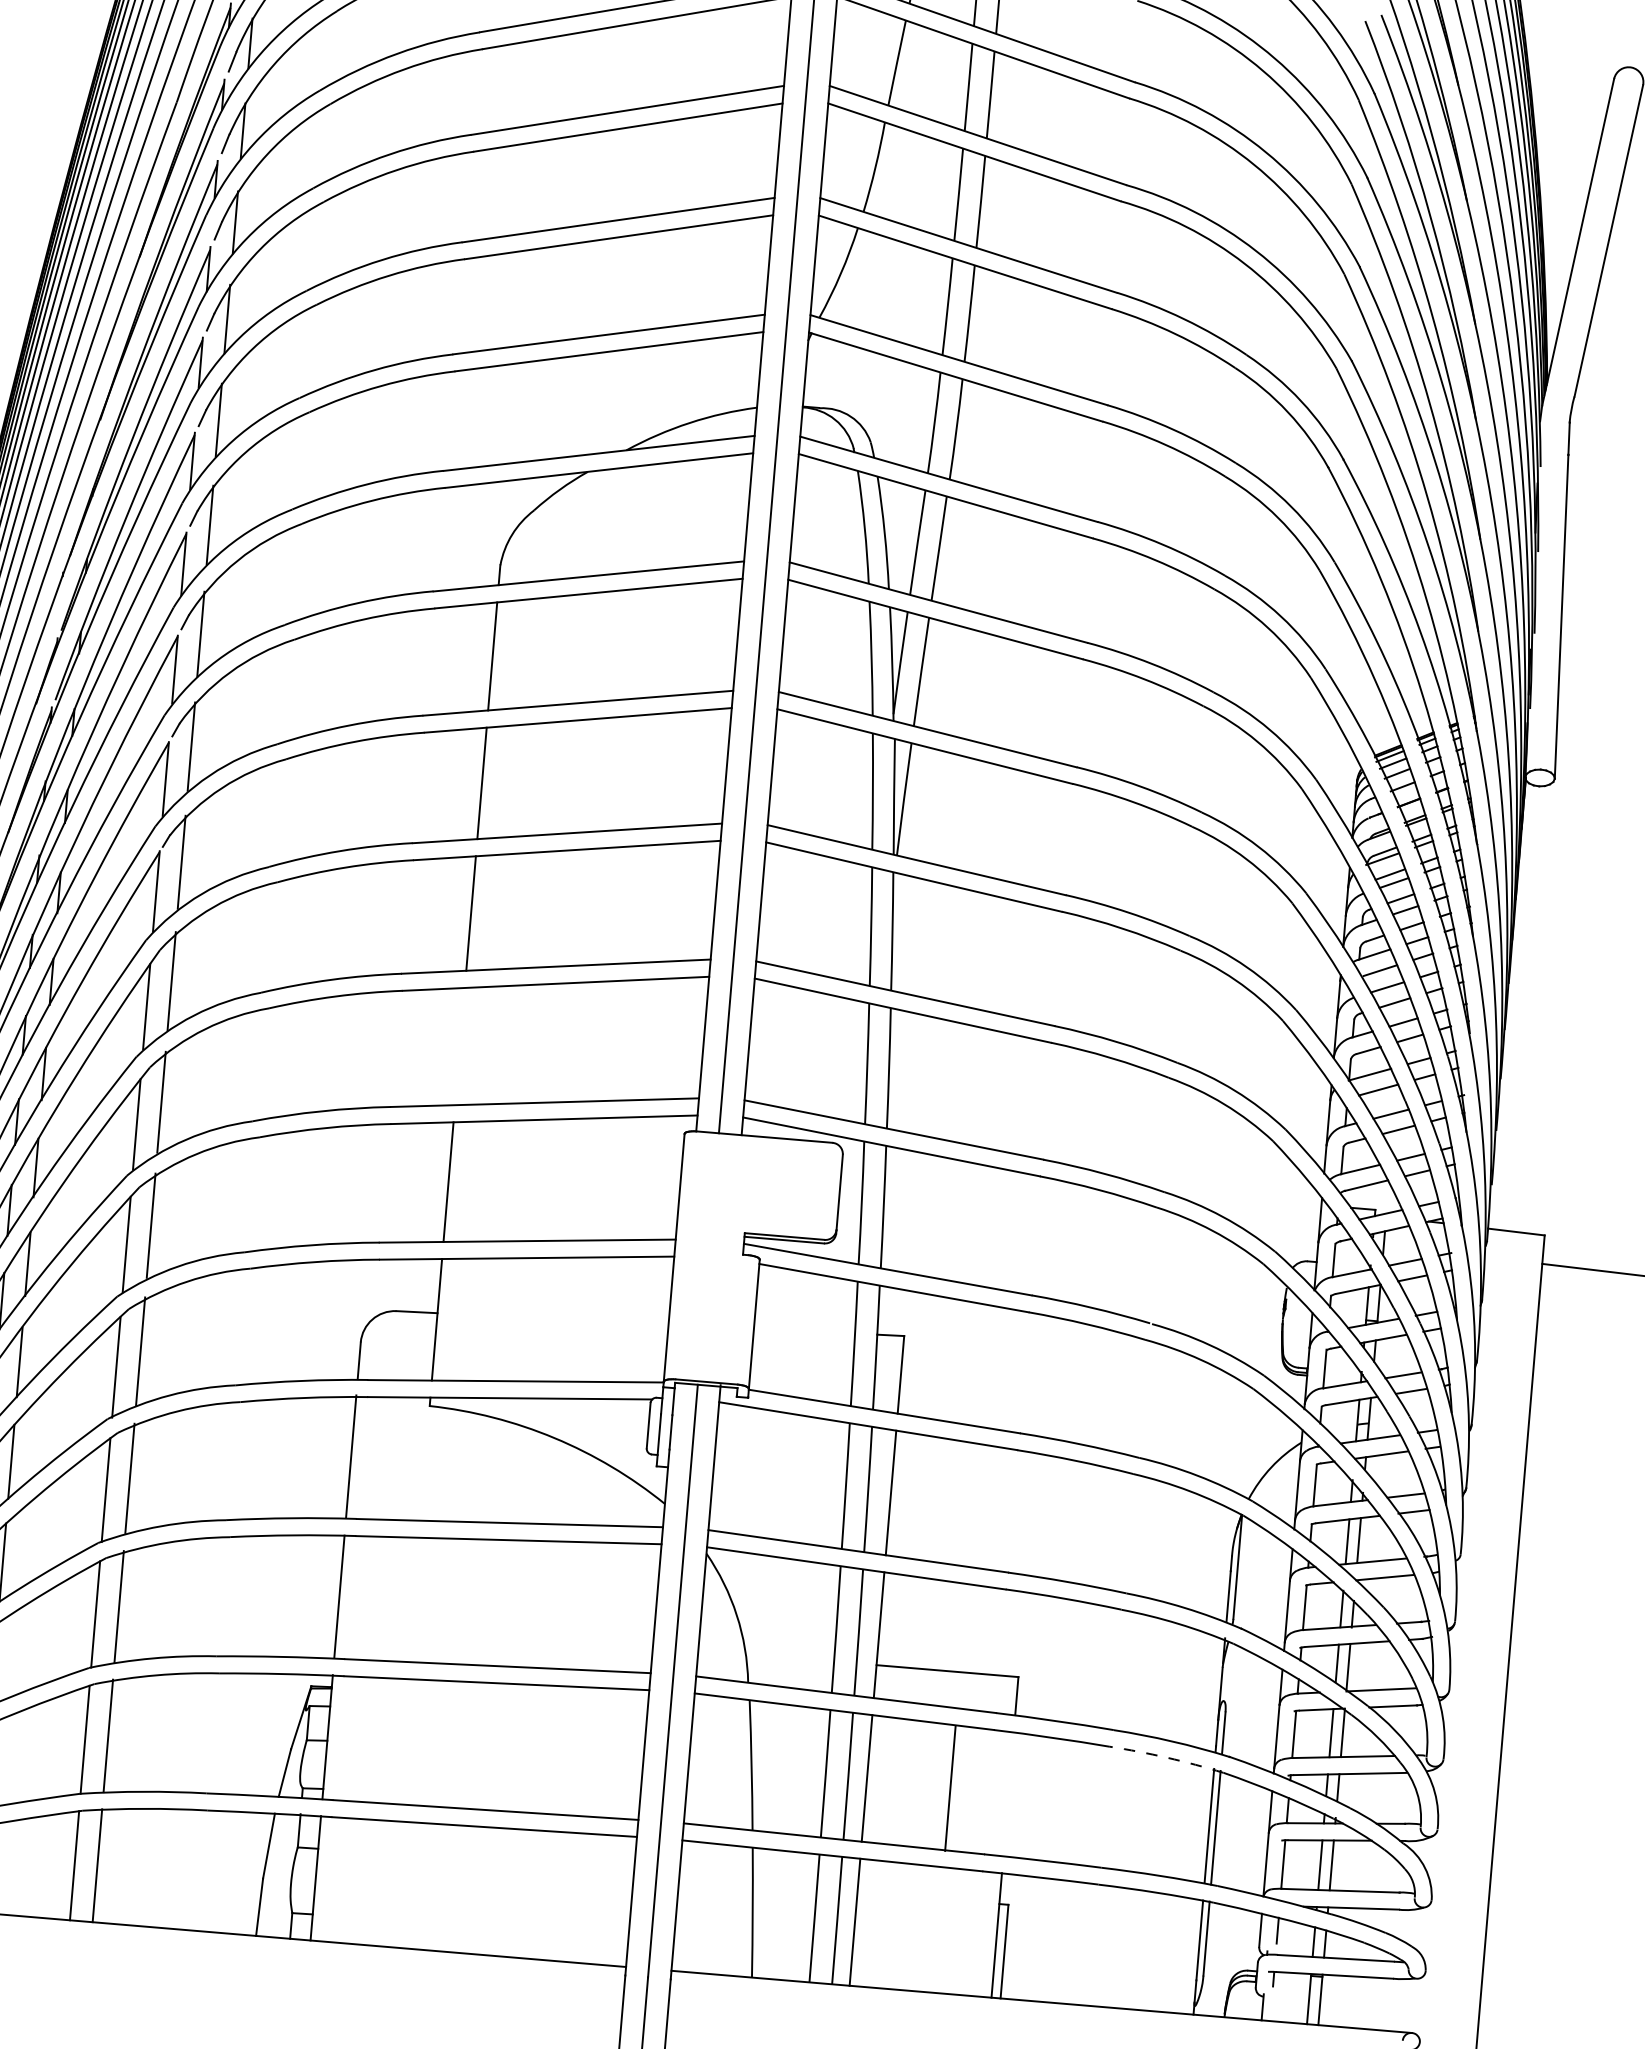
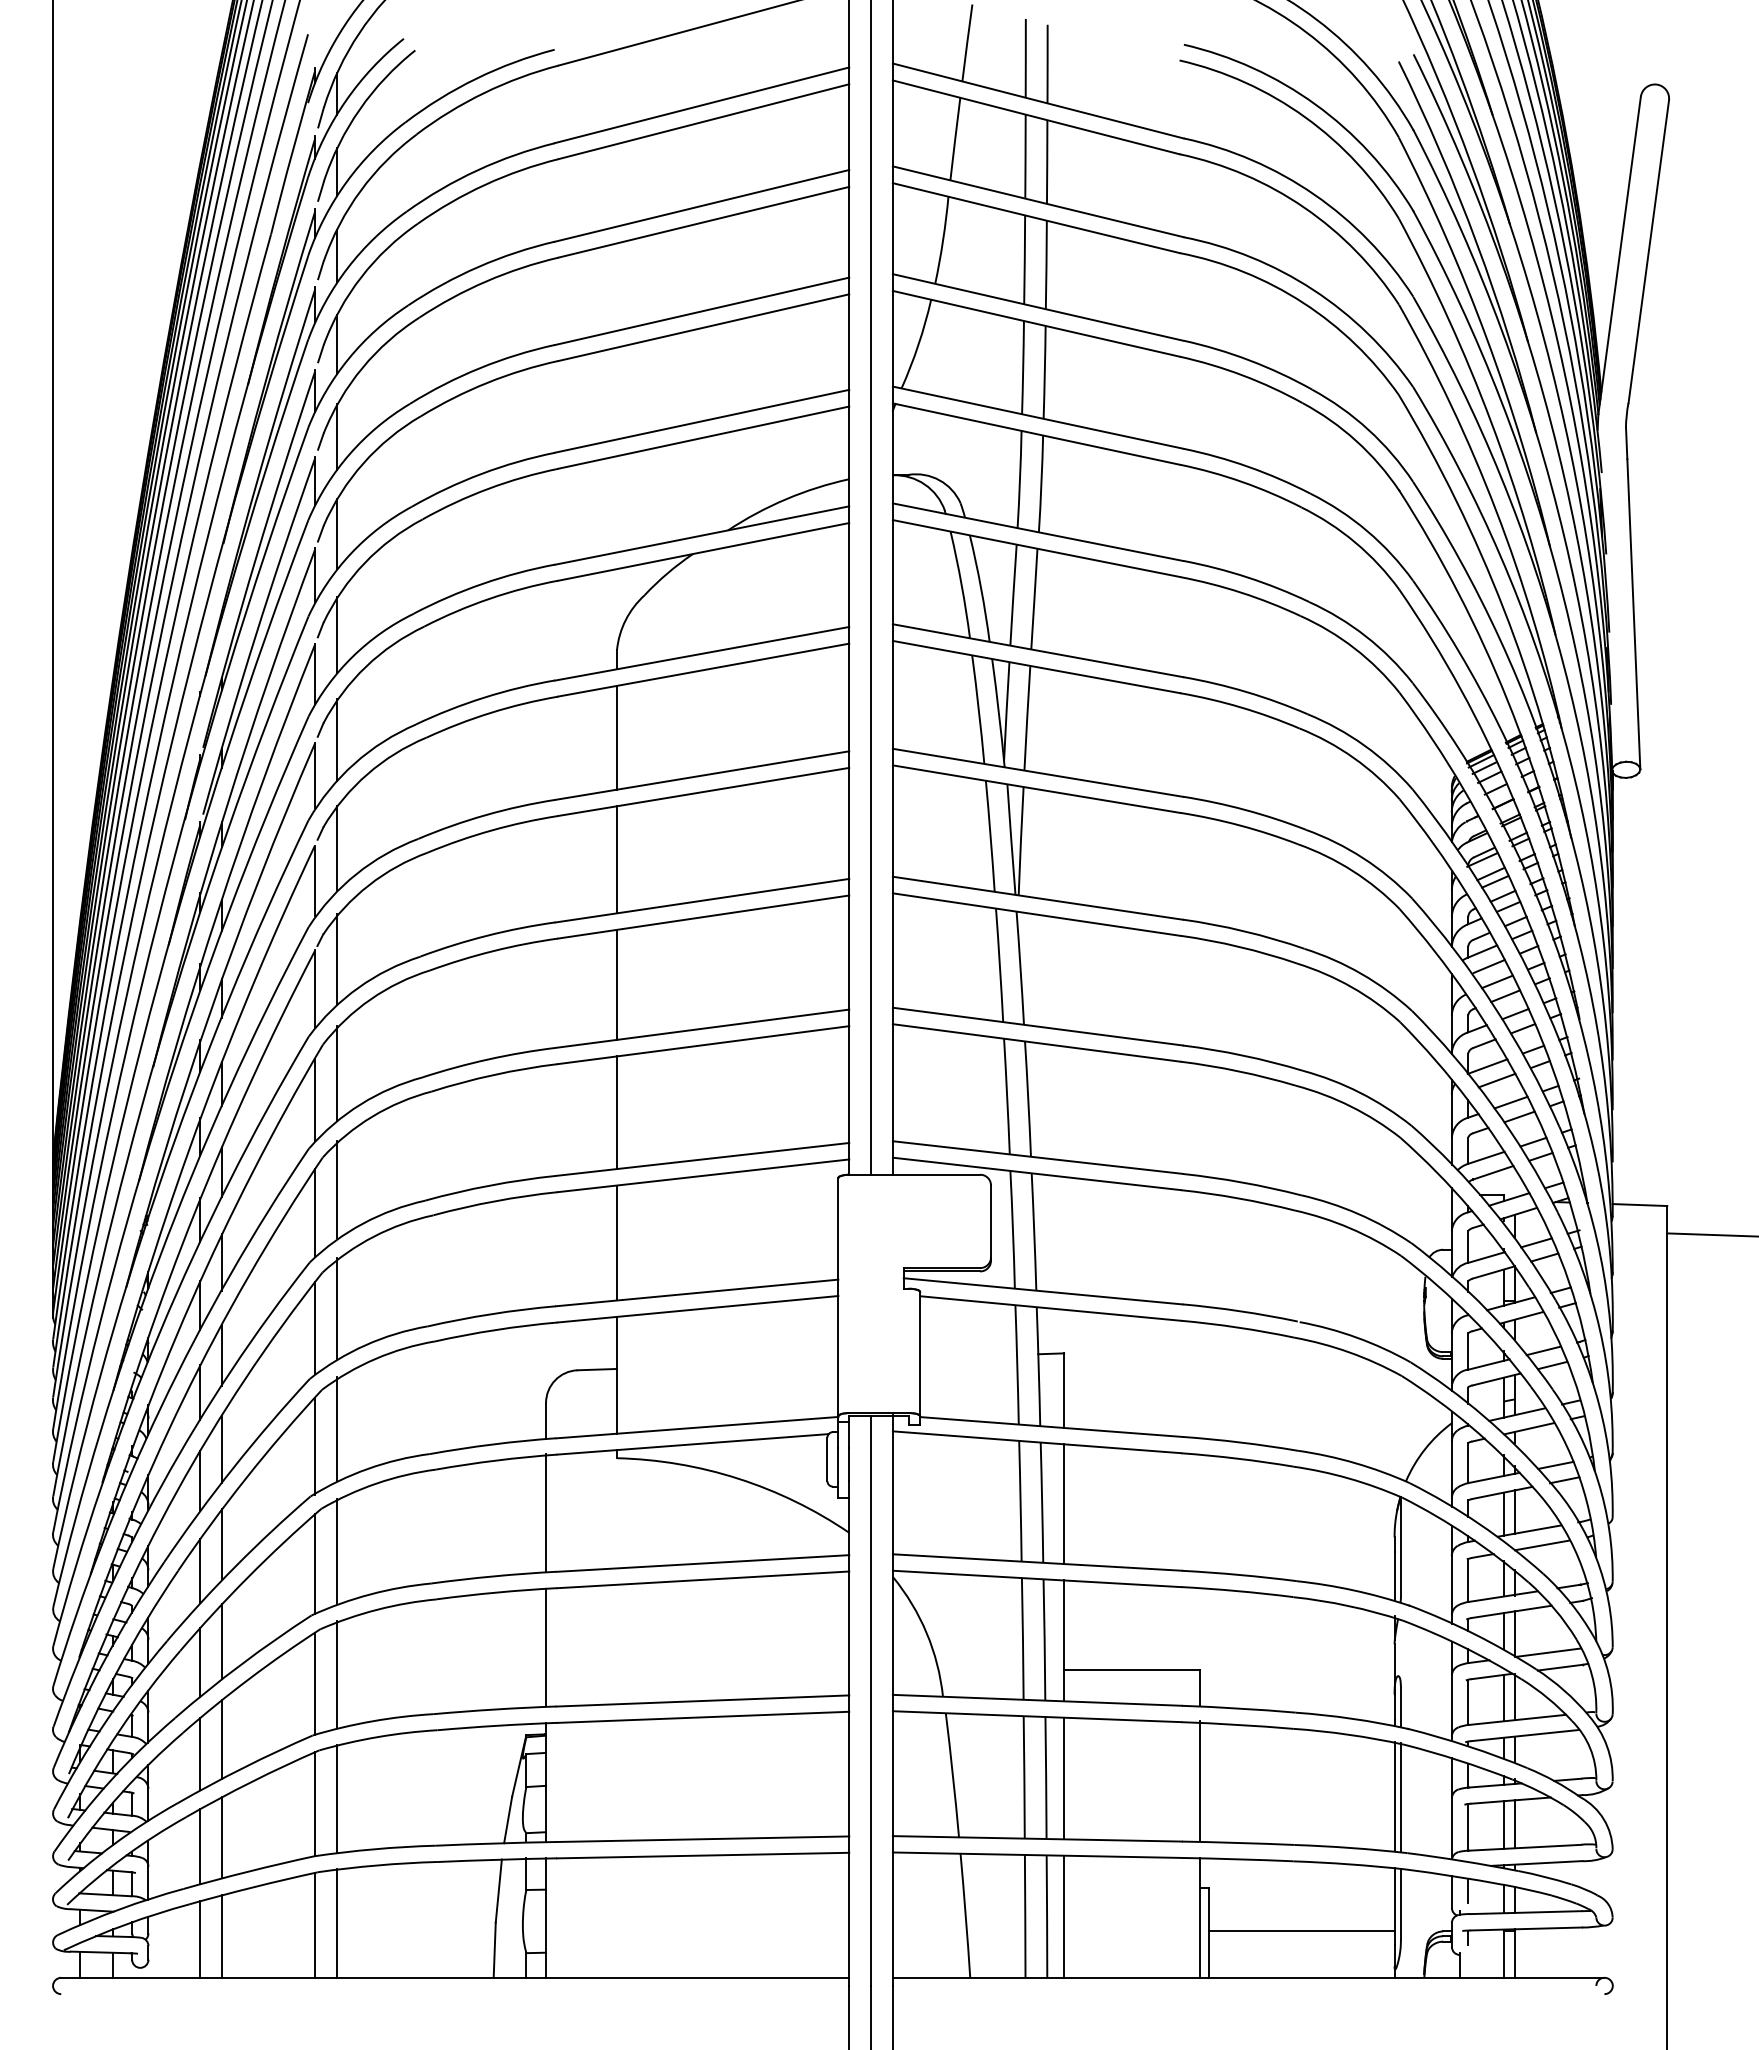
line: (459, 1046) -> (616, 1112), added
arc: (1166, 1757) -> (1348, 1734), dashed -> solid
line: (950, 1788) -> (1200, 1781), moved
line: (1100, 1958) -> (1301, 1931), added

